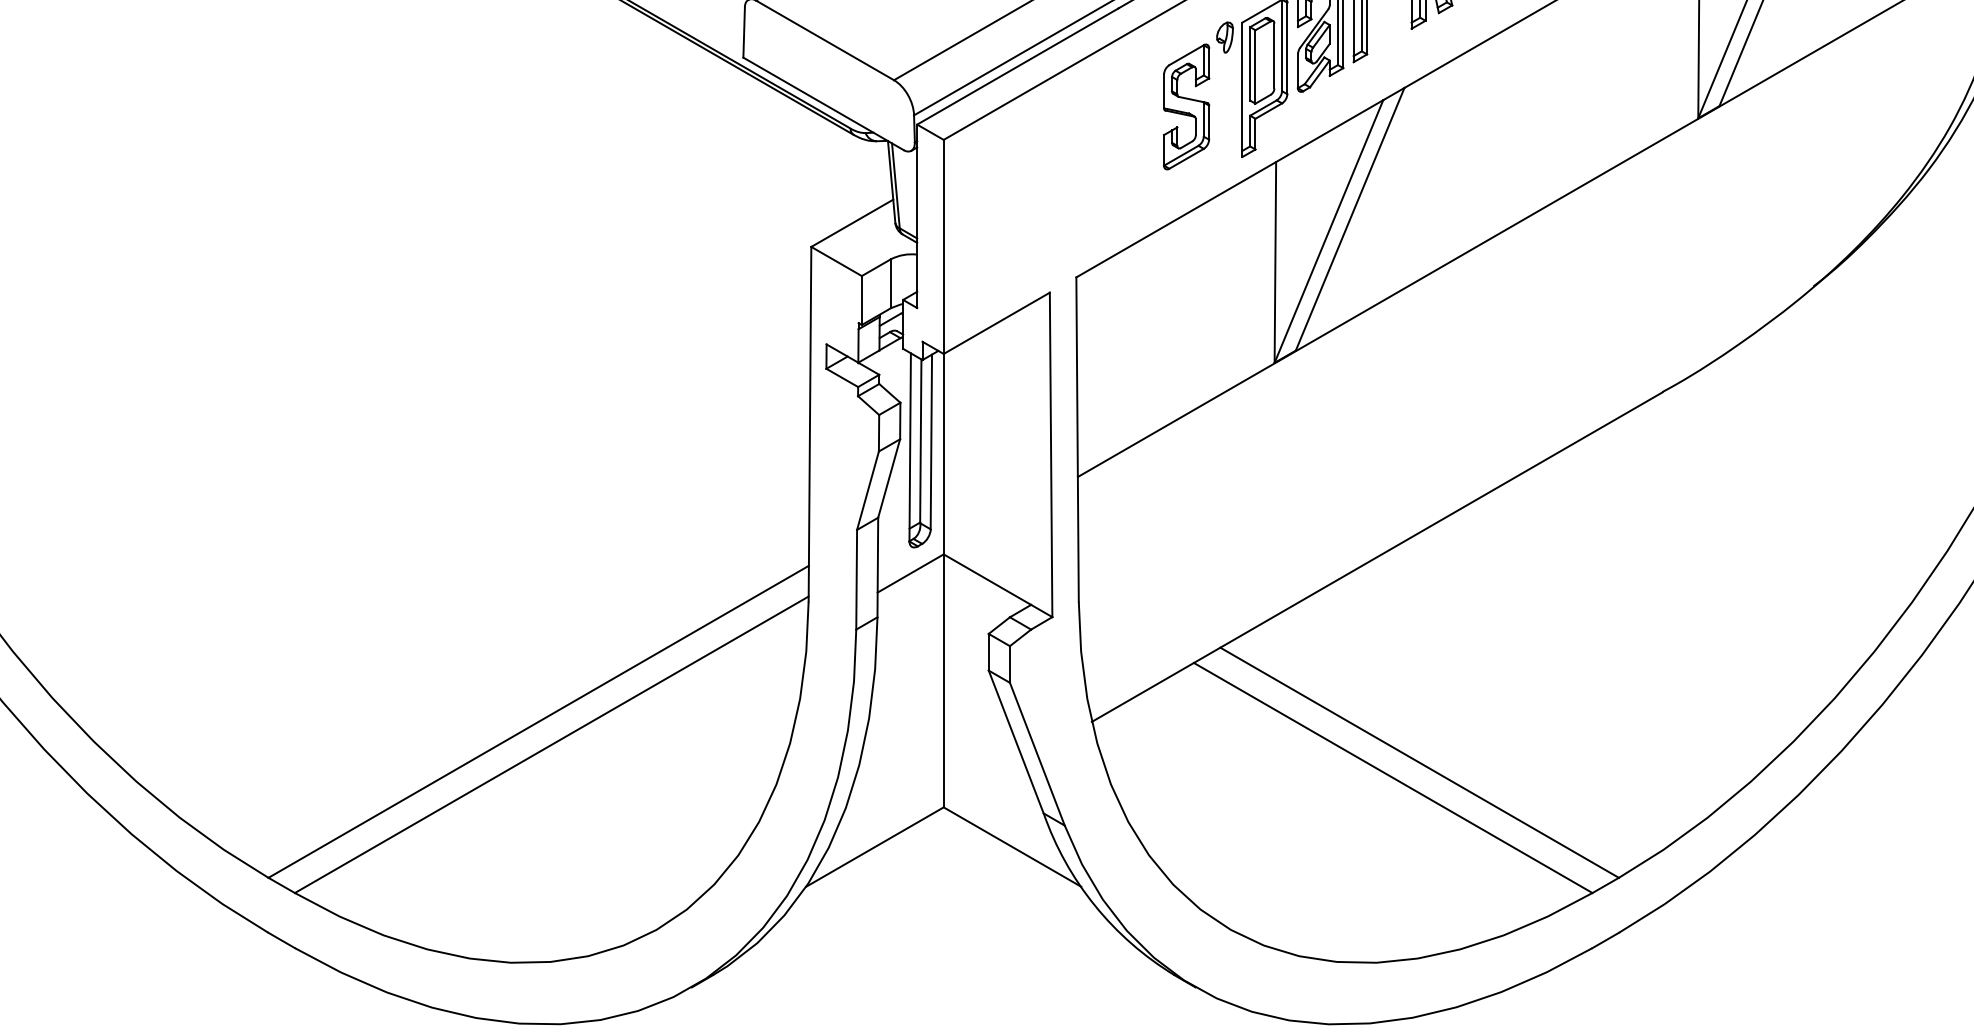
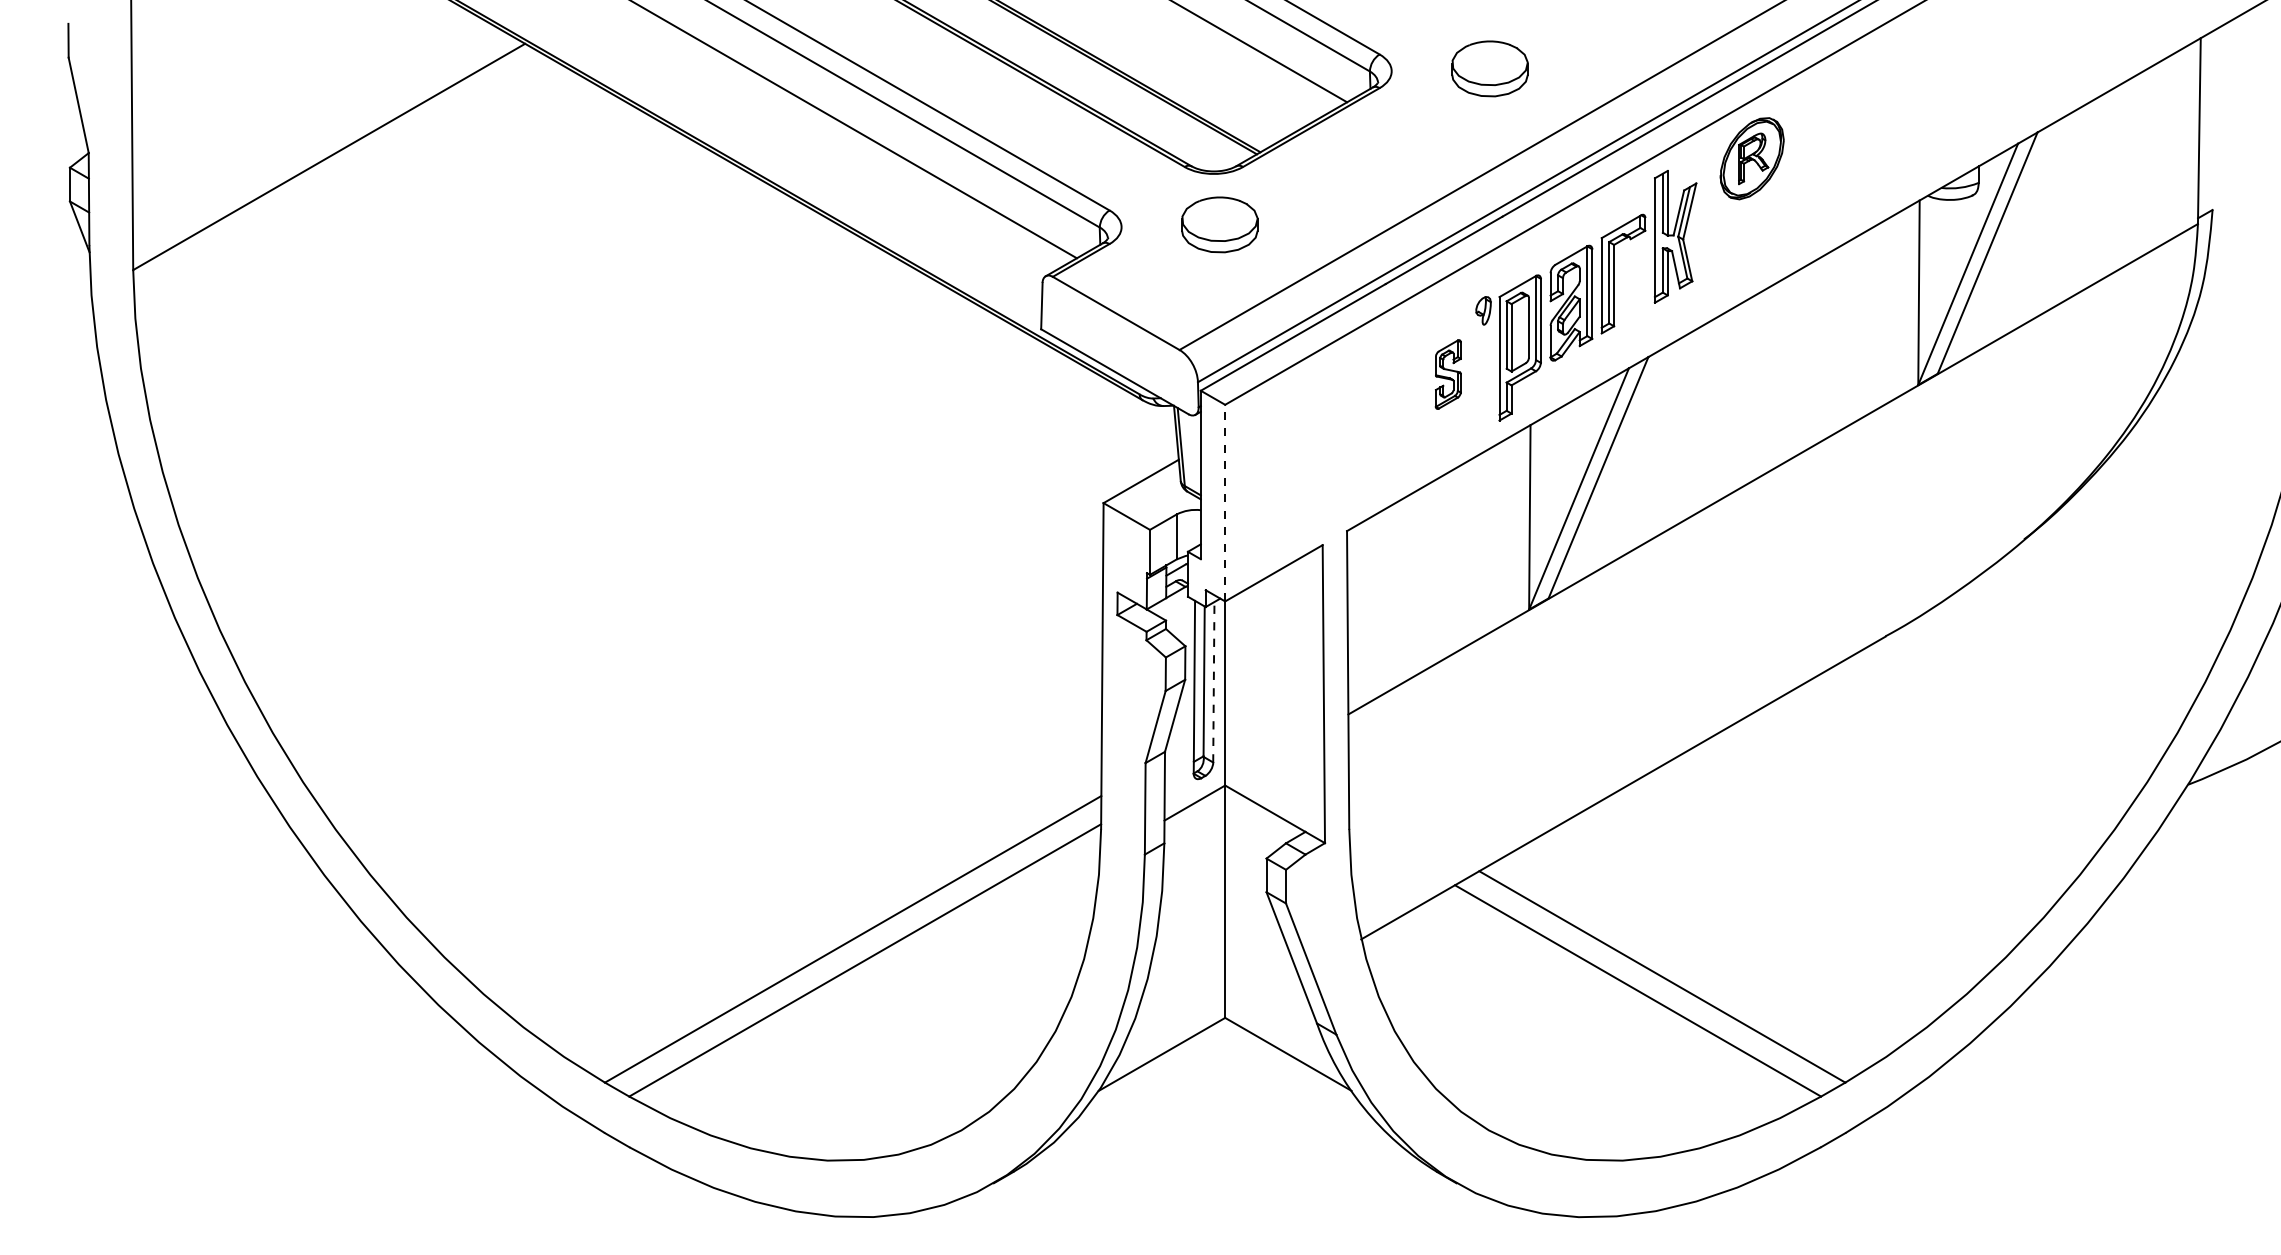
part: (1186, 106) -> (1448, 374), size x0.6
line: (944, 246) -> (1225, 502), solid -> dashed
line: (930, 441) -> (1213, 681), solid -> dashed

